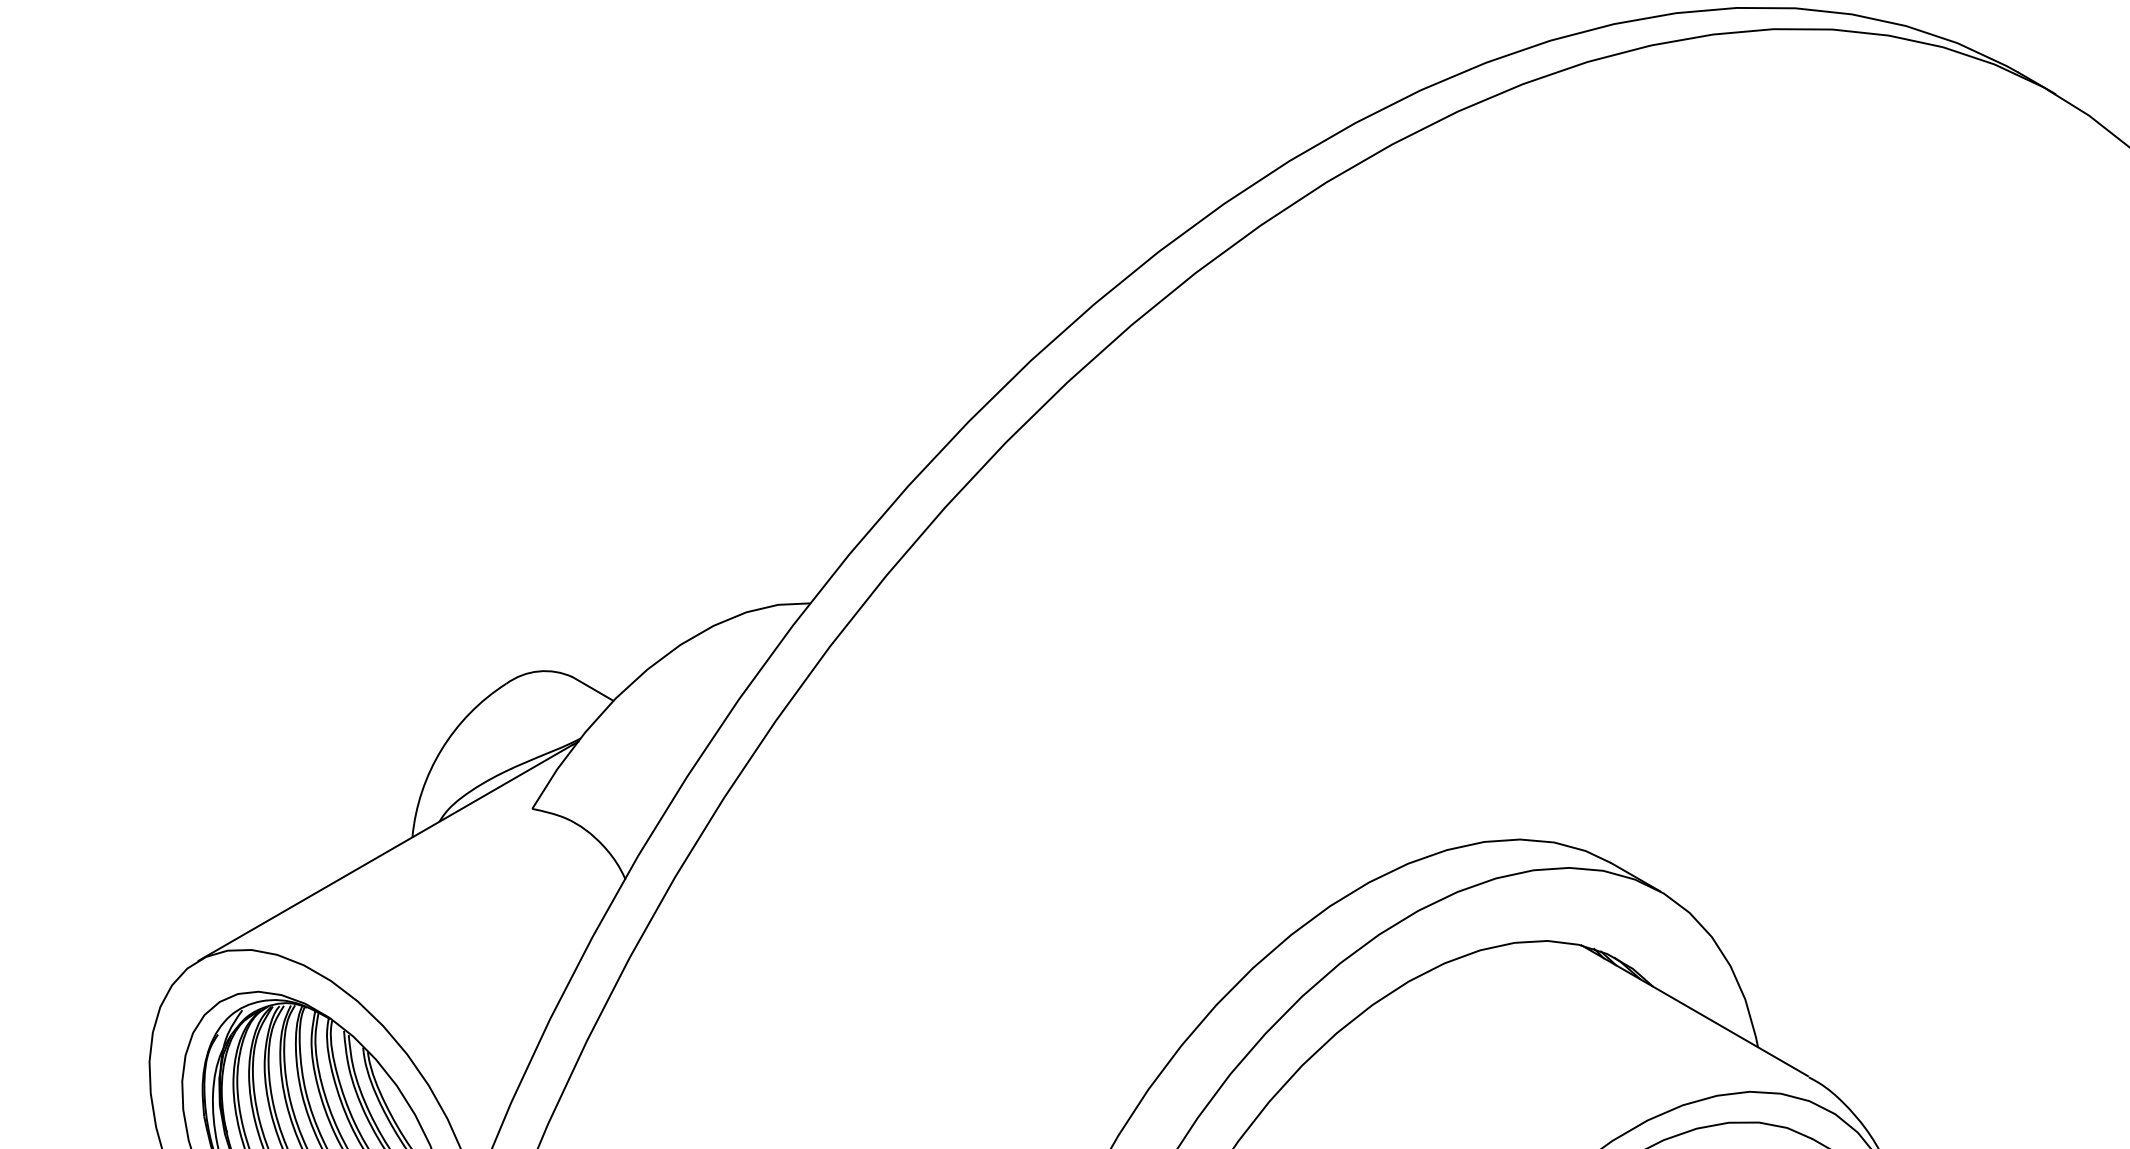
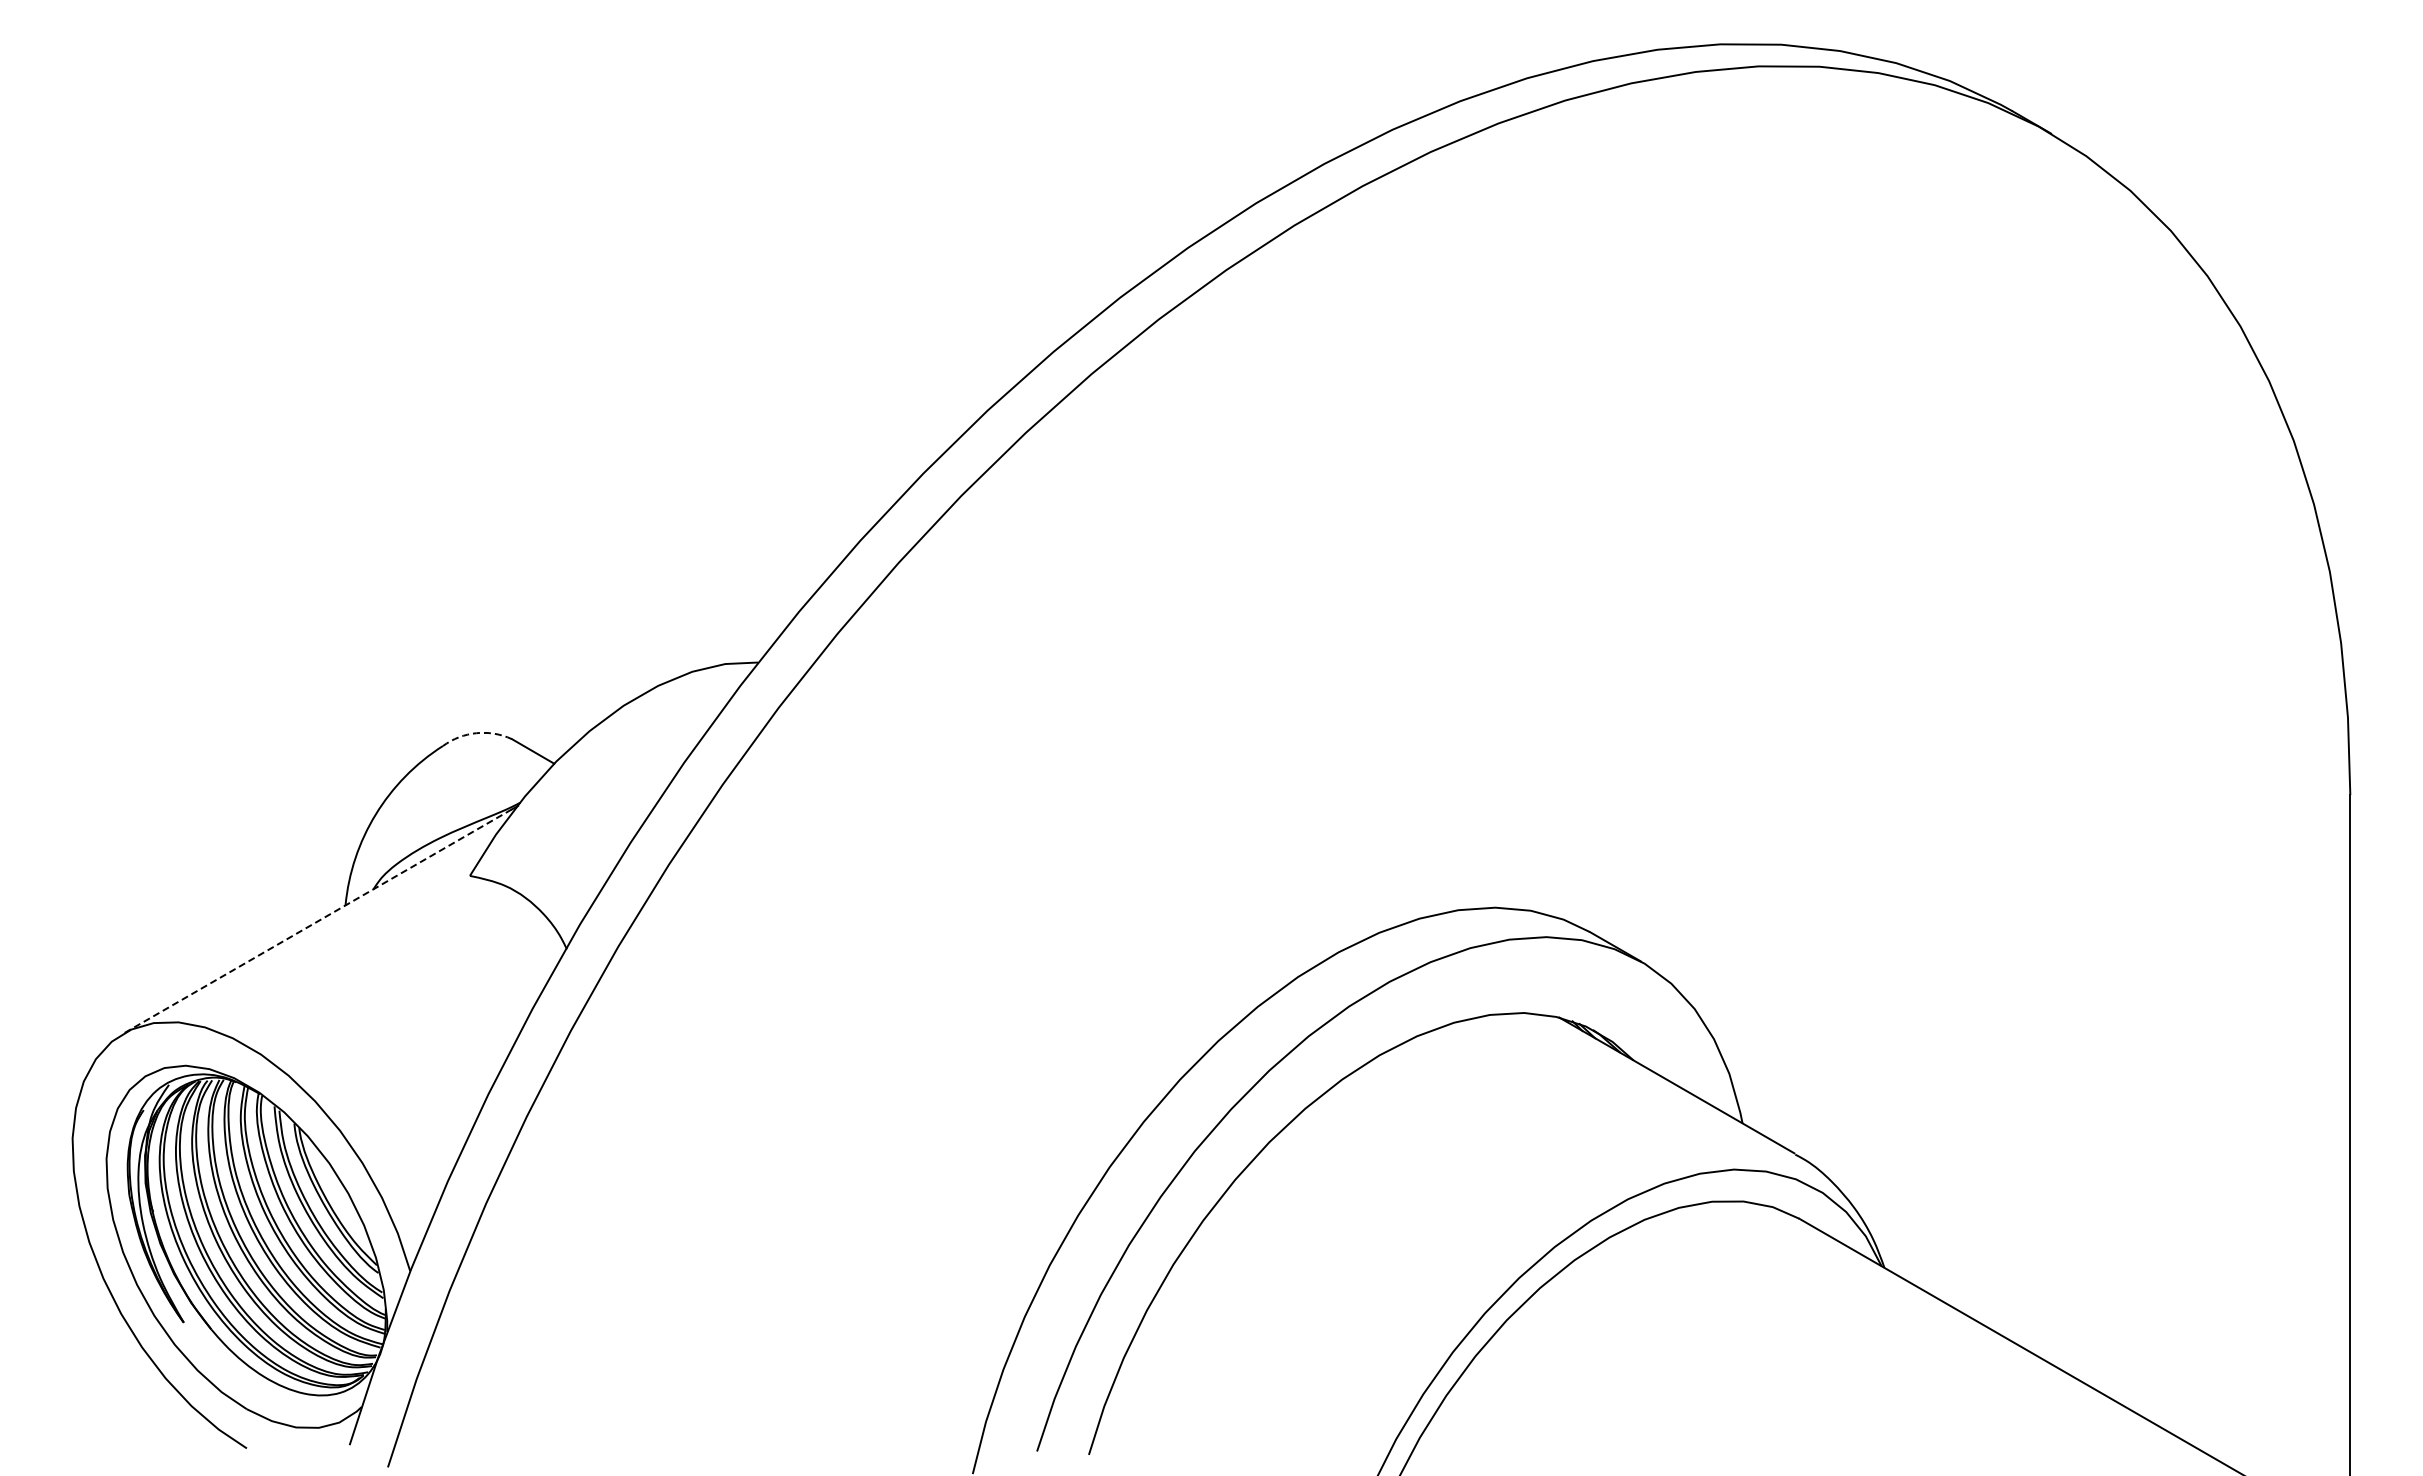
arc: (538, 671) -> (476, 733), solid -> dashed
line: (385, 852) -> (317, 921), solid -> dashed

